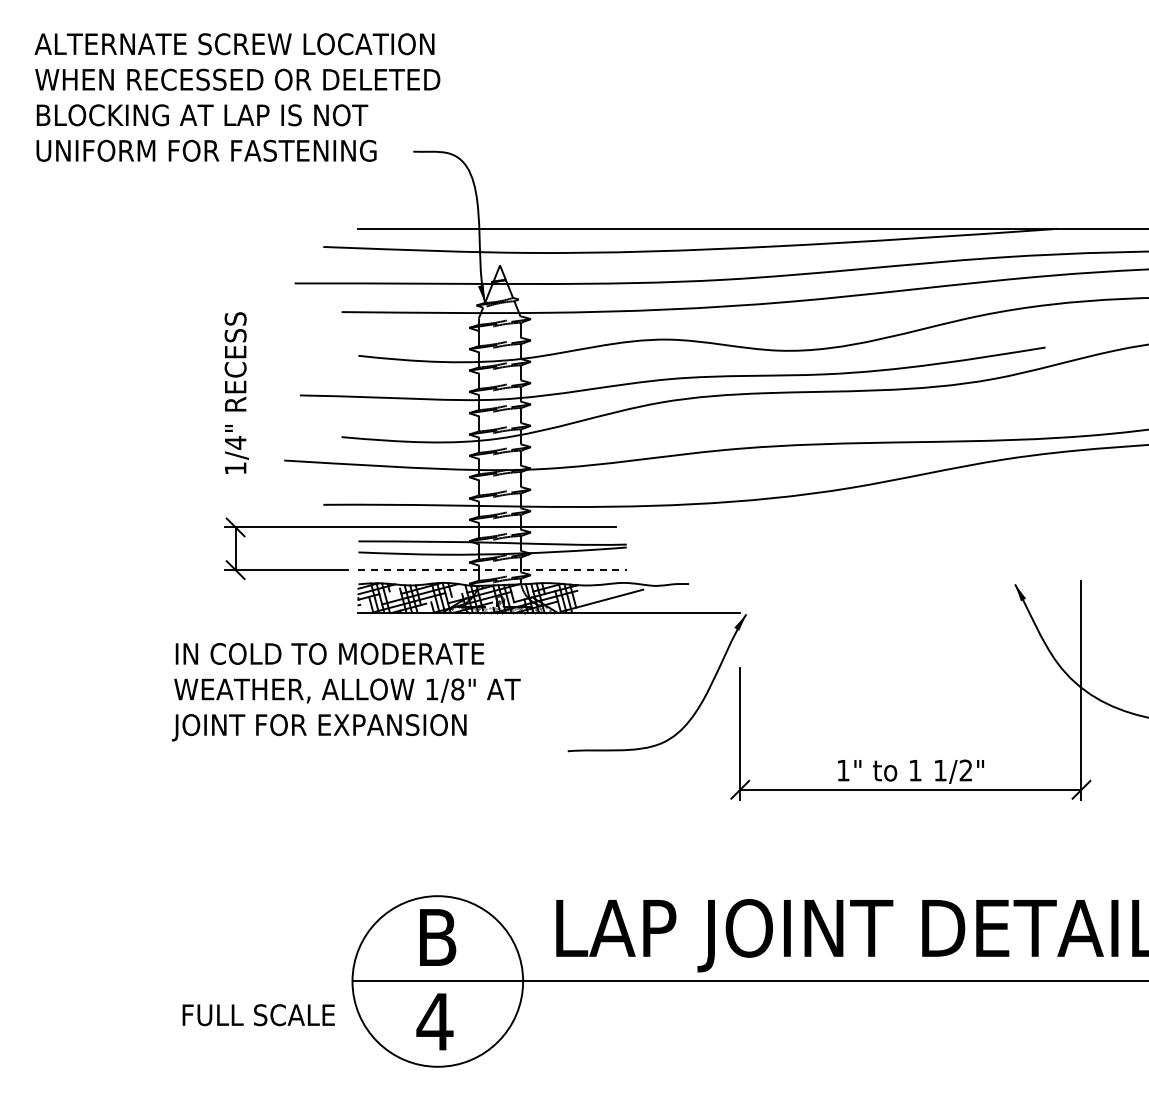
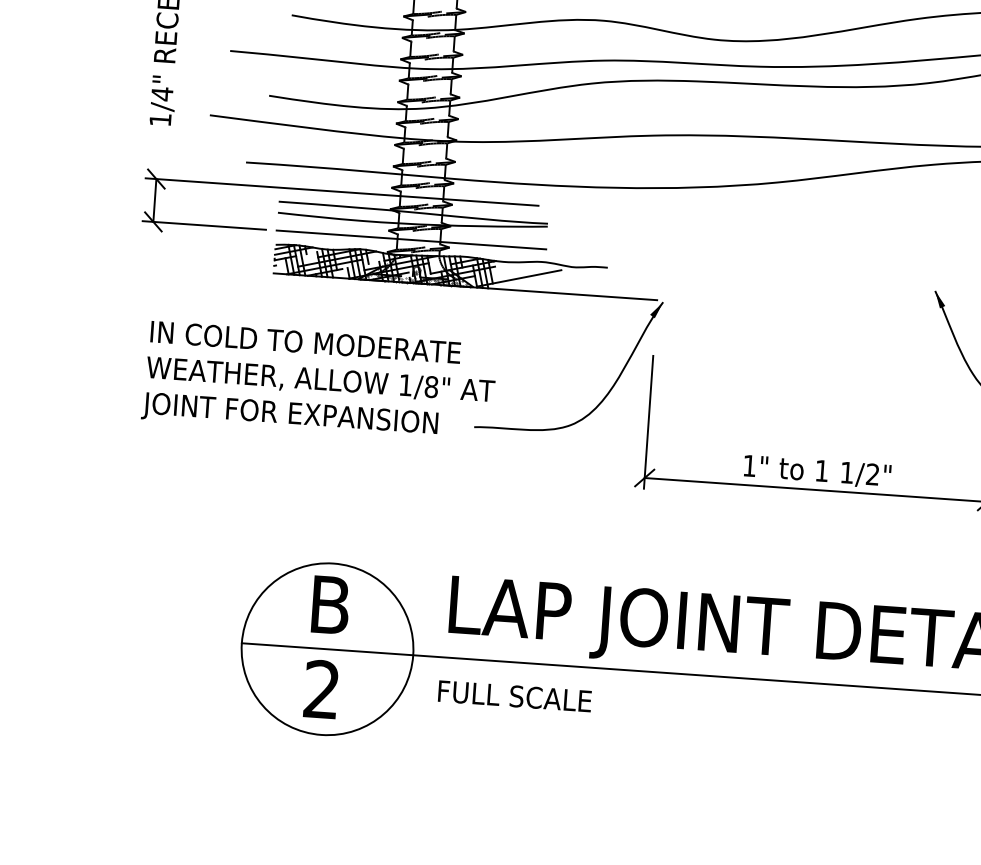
line: (493, 570) -> (412, 240), dashed -> solid
text: (346, 692) -> (319, 382), moved
text: (258, 1015) -> (514, 696), moved
text: (434, 1021) -> (321, 689), 4 -> 2

